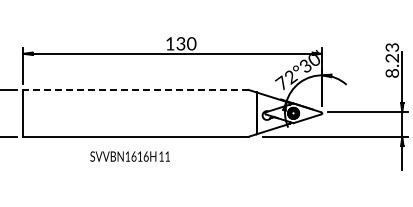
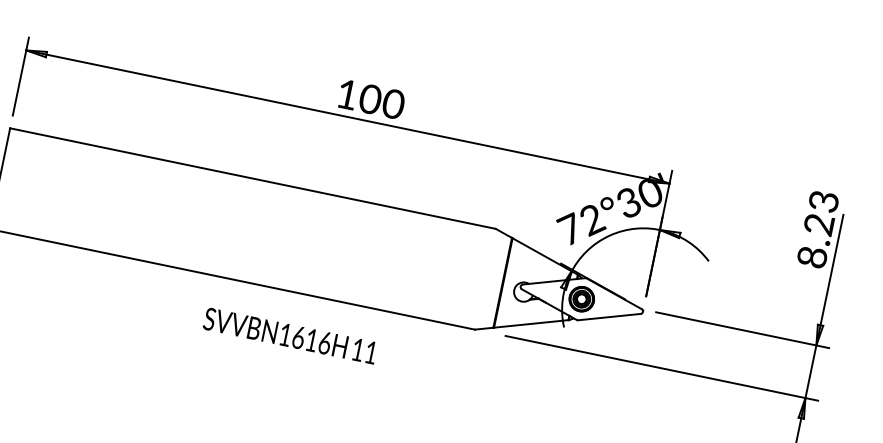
text: (180, 43) -> (369, 98), 130 -> 100
line: (135, 89) -> (252, 177), dashed -> solid
text: (129, 156) -> (289, 335), moved

